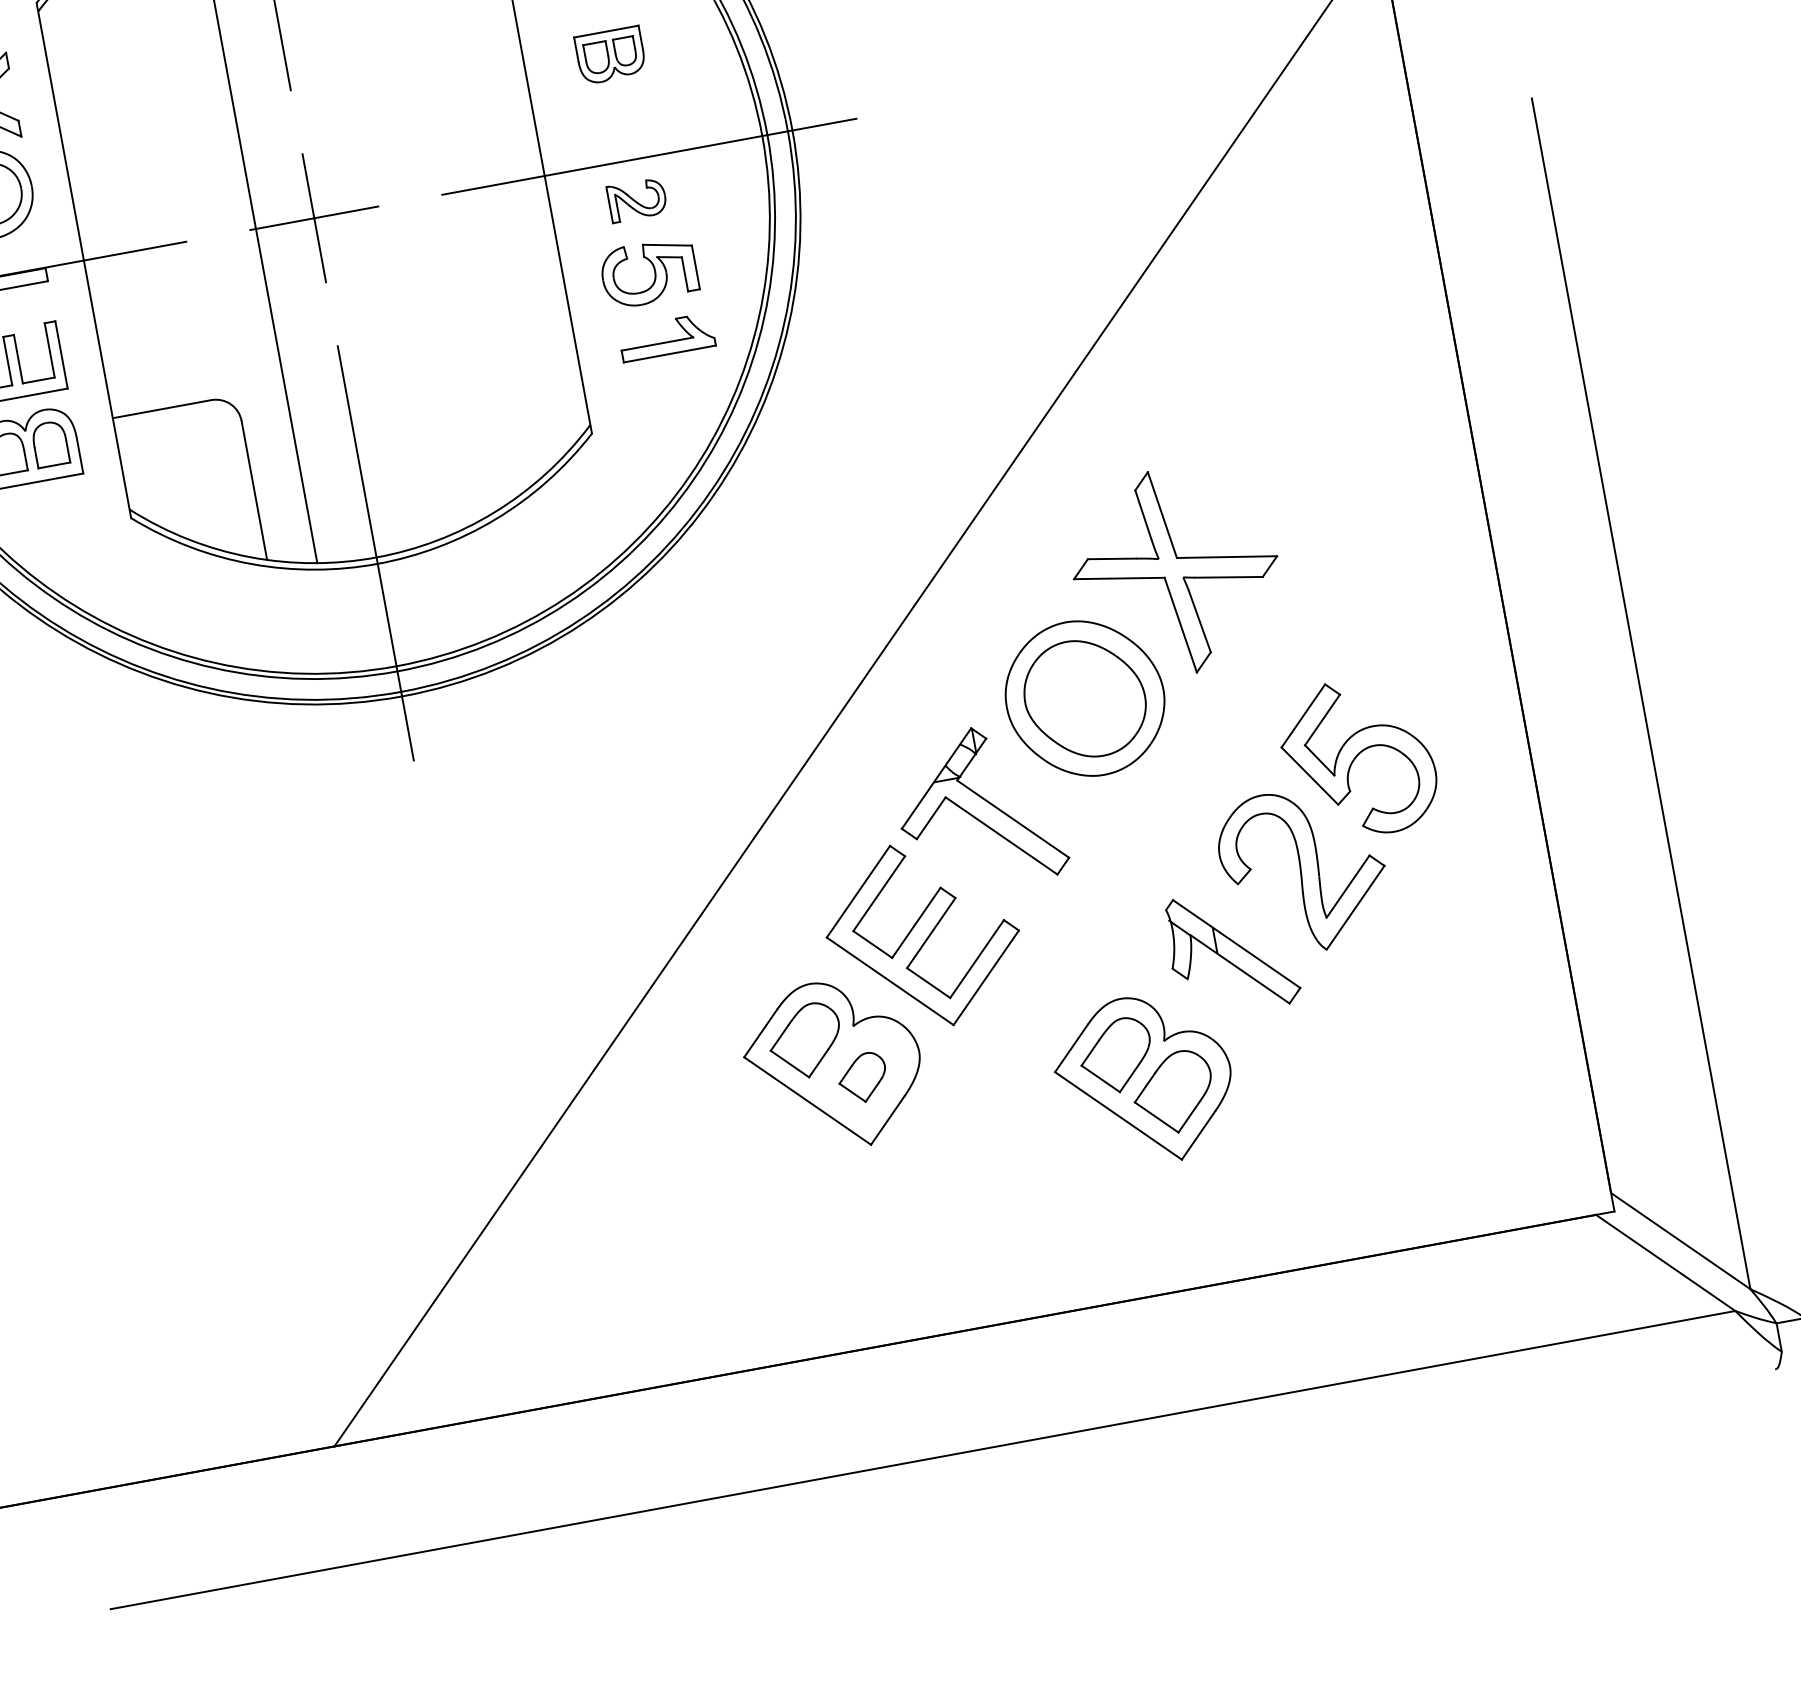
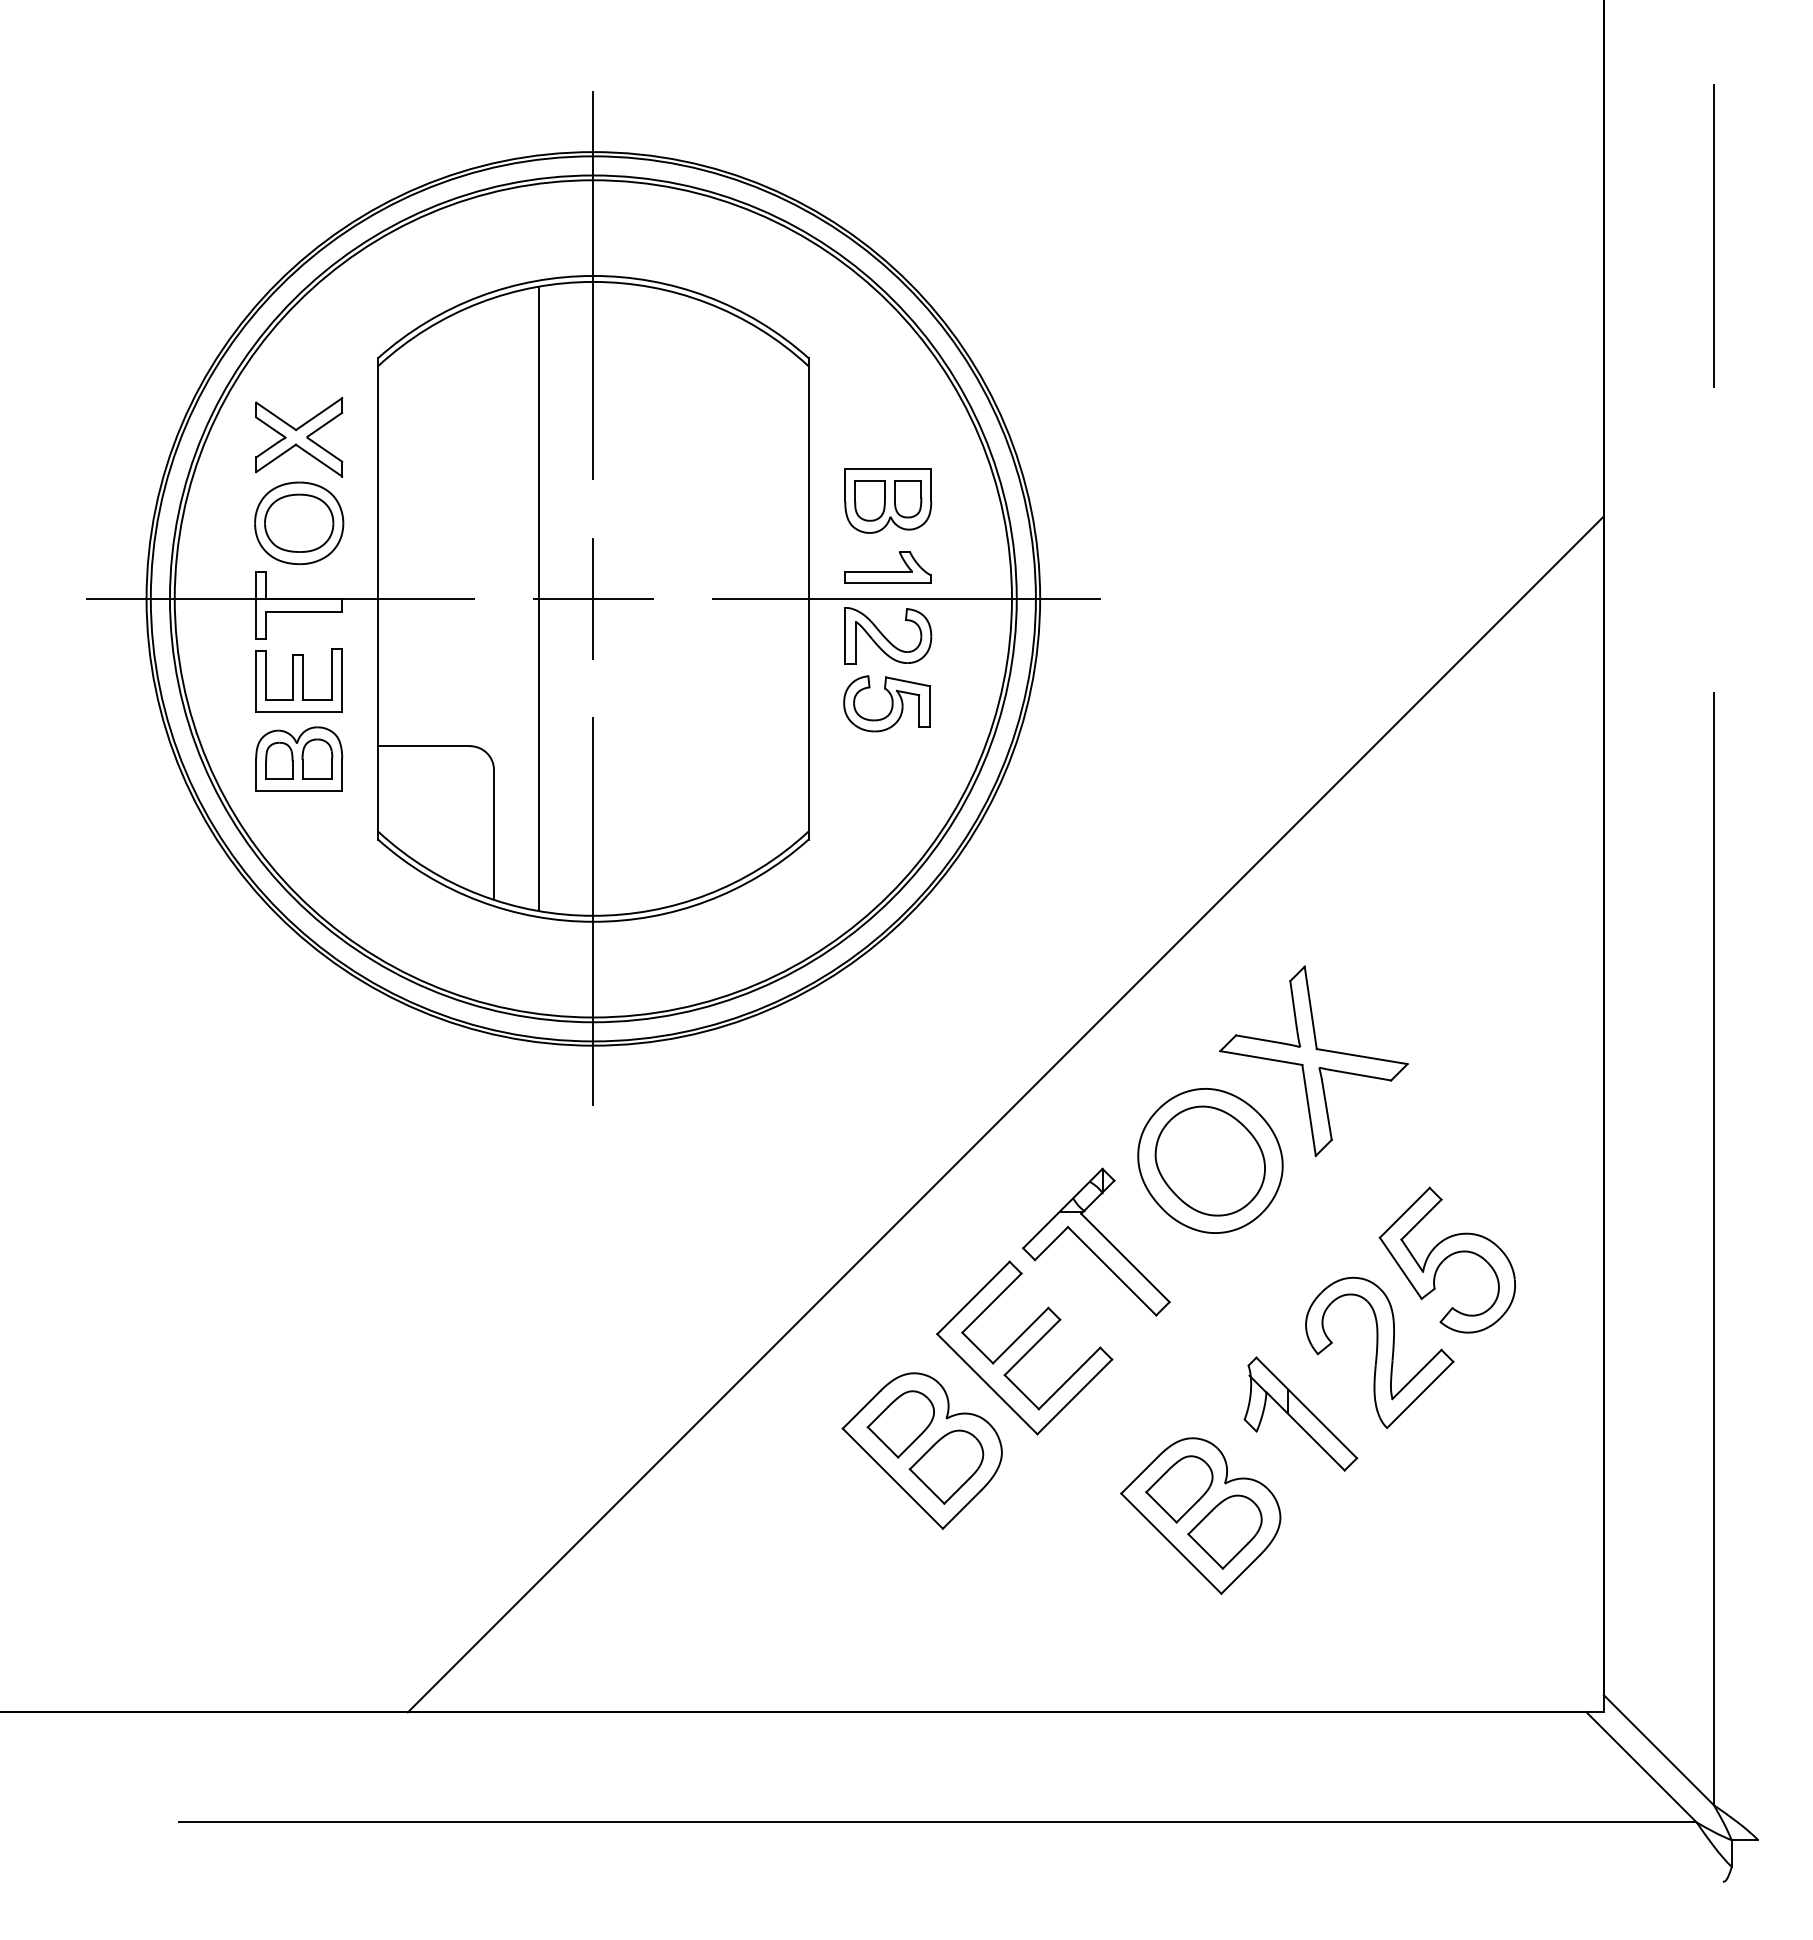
part: (610, 55) -> (888, 500), size x1.43
part: (637, 199) -> (888, 635), size x1.67
part: (666, 338) -> (887, 567), moved
part: (862, 1077) -> (946, 1466), size x1.67

